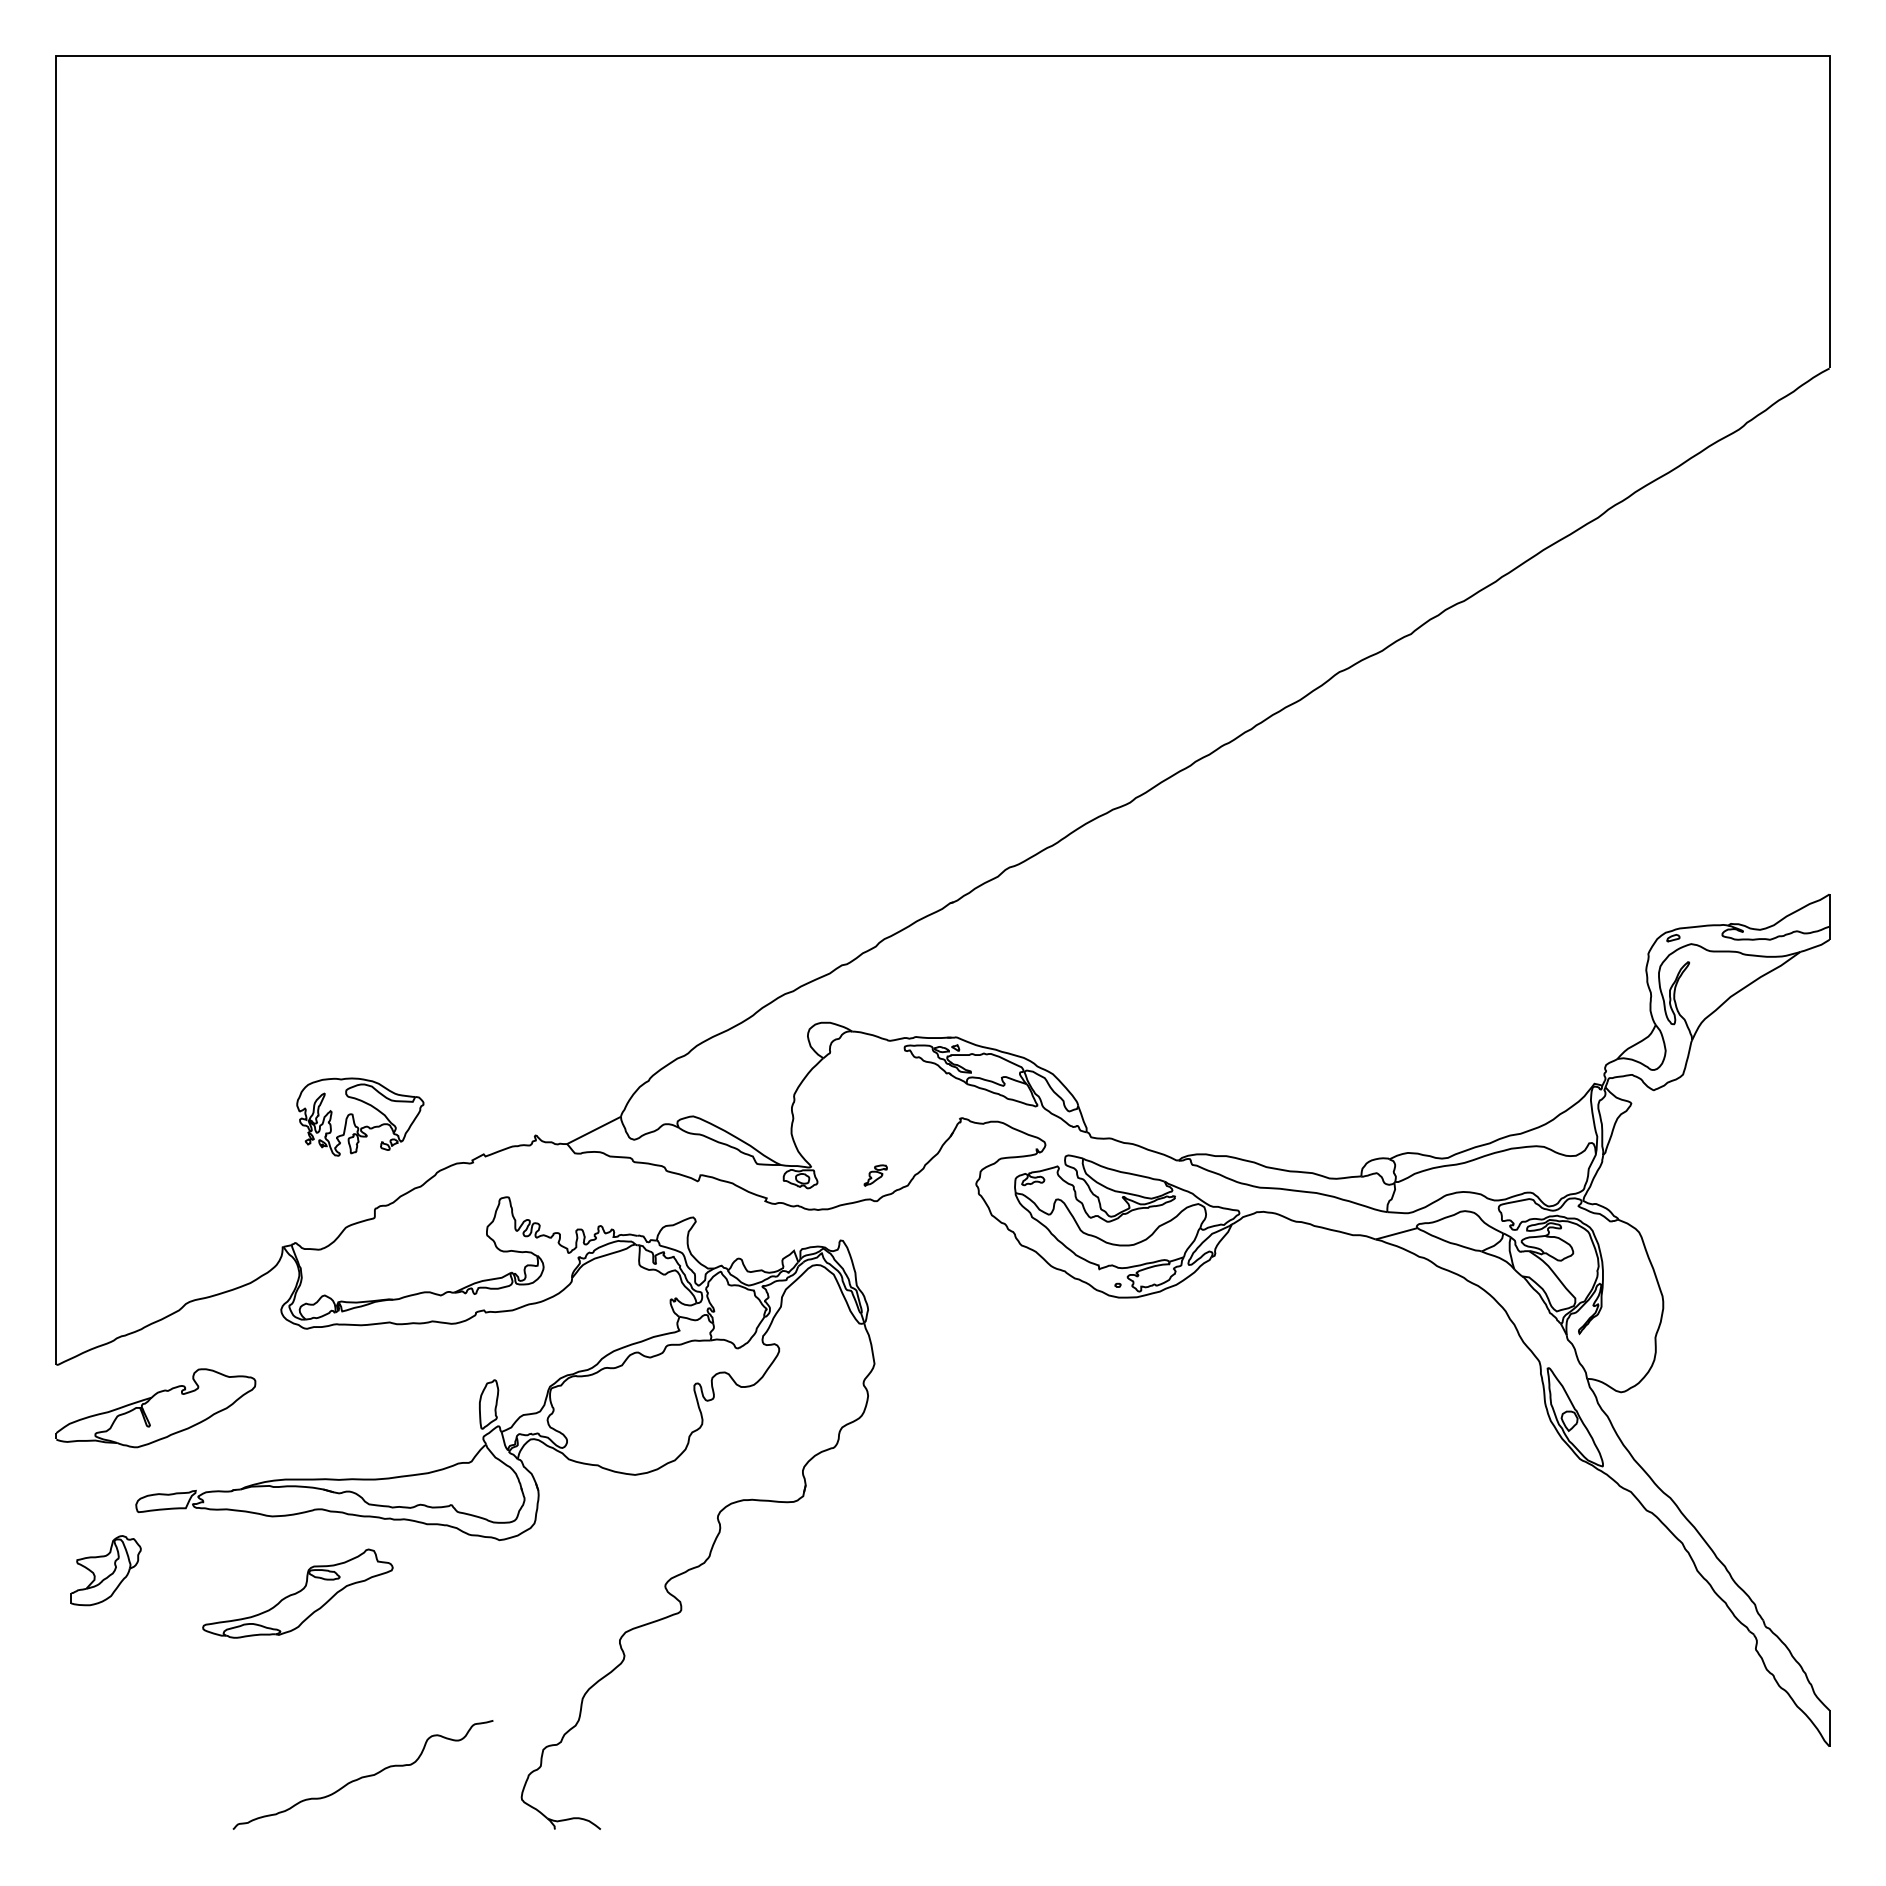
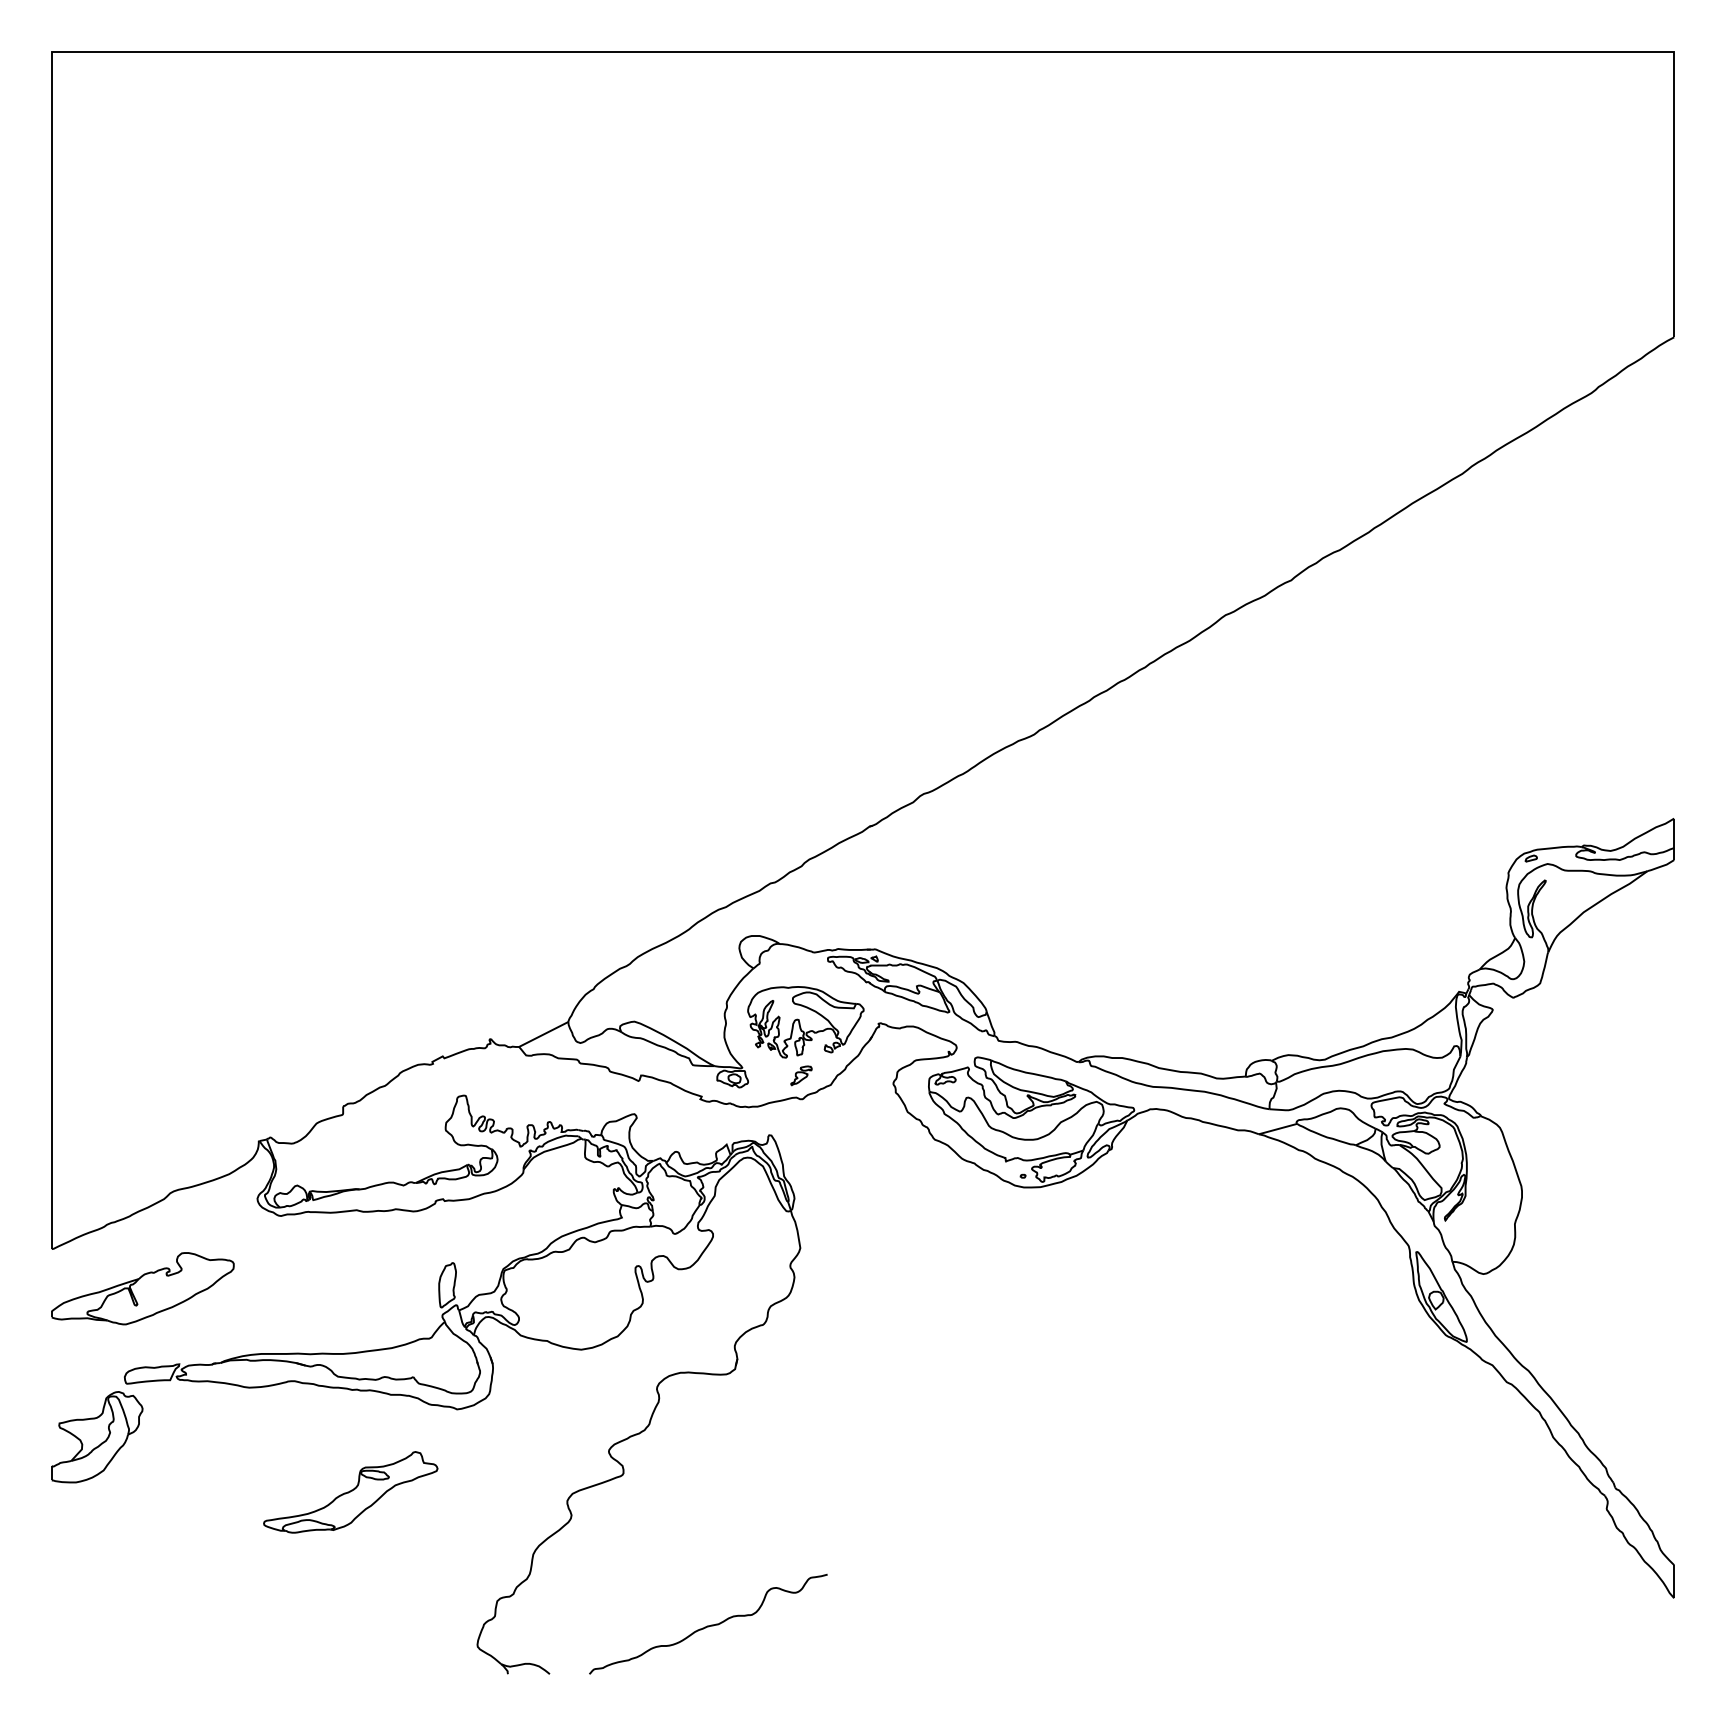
part: (359, 1117) -> (805, 1022), moved
part: (106, 1570) -> (97, 1437), size x1.43
part: (297, 1593) -> (350, 1492), moved
curve: (363, 1776) -> (708, 1625), moved

